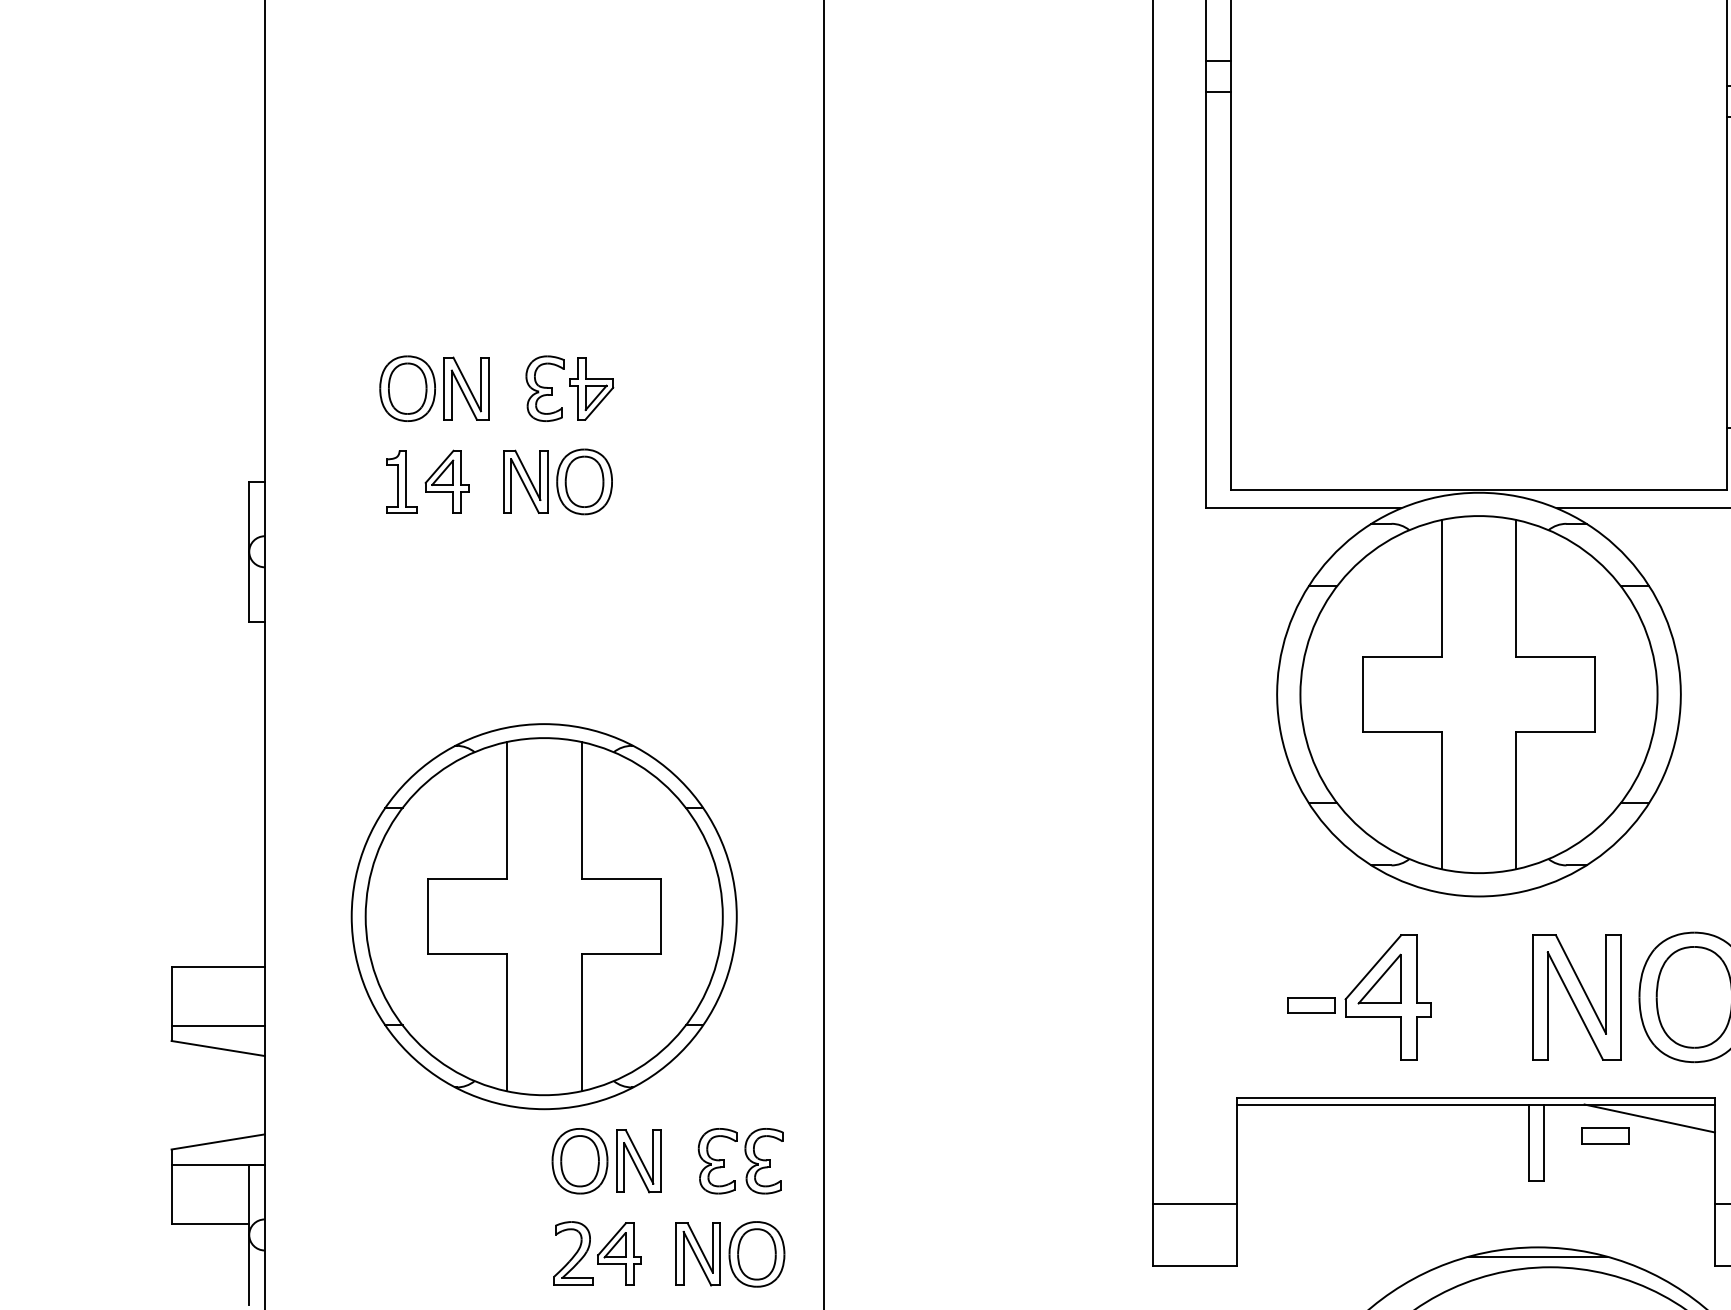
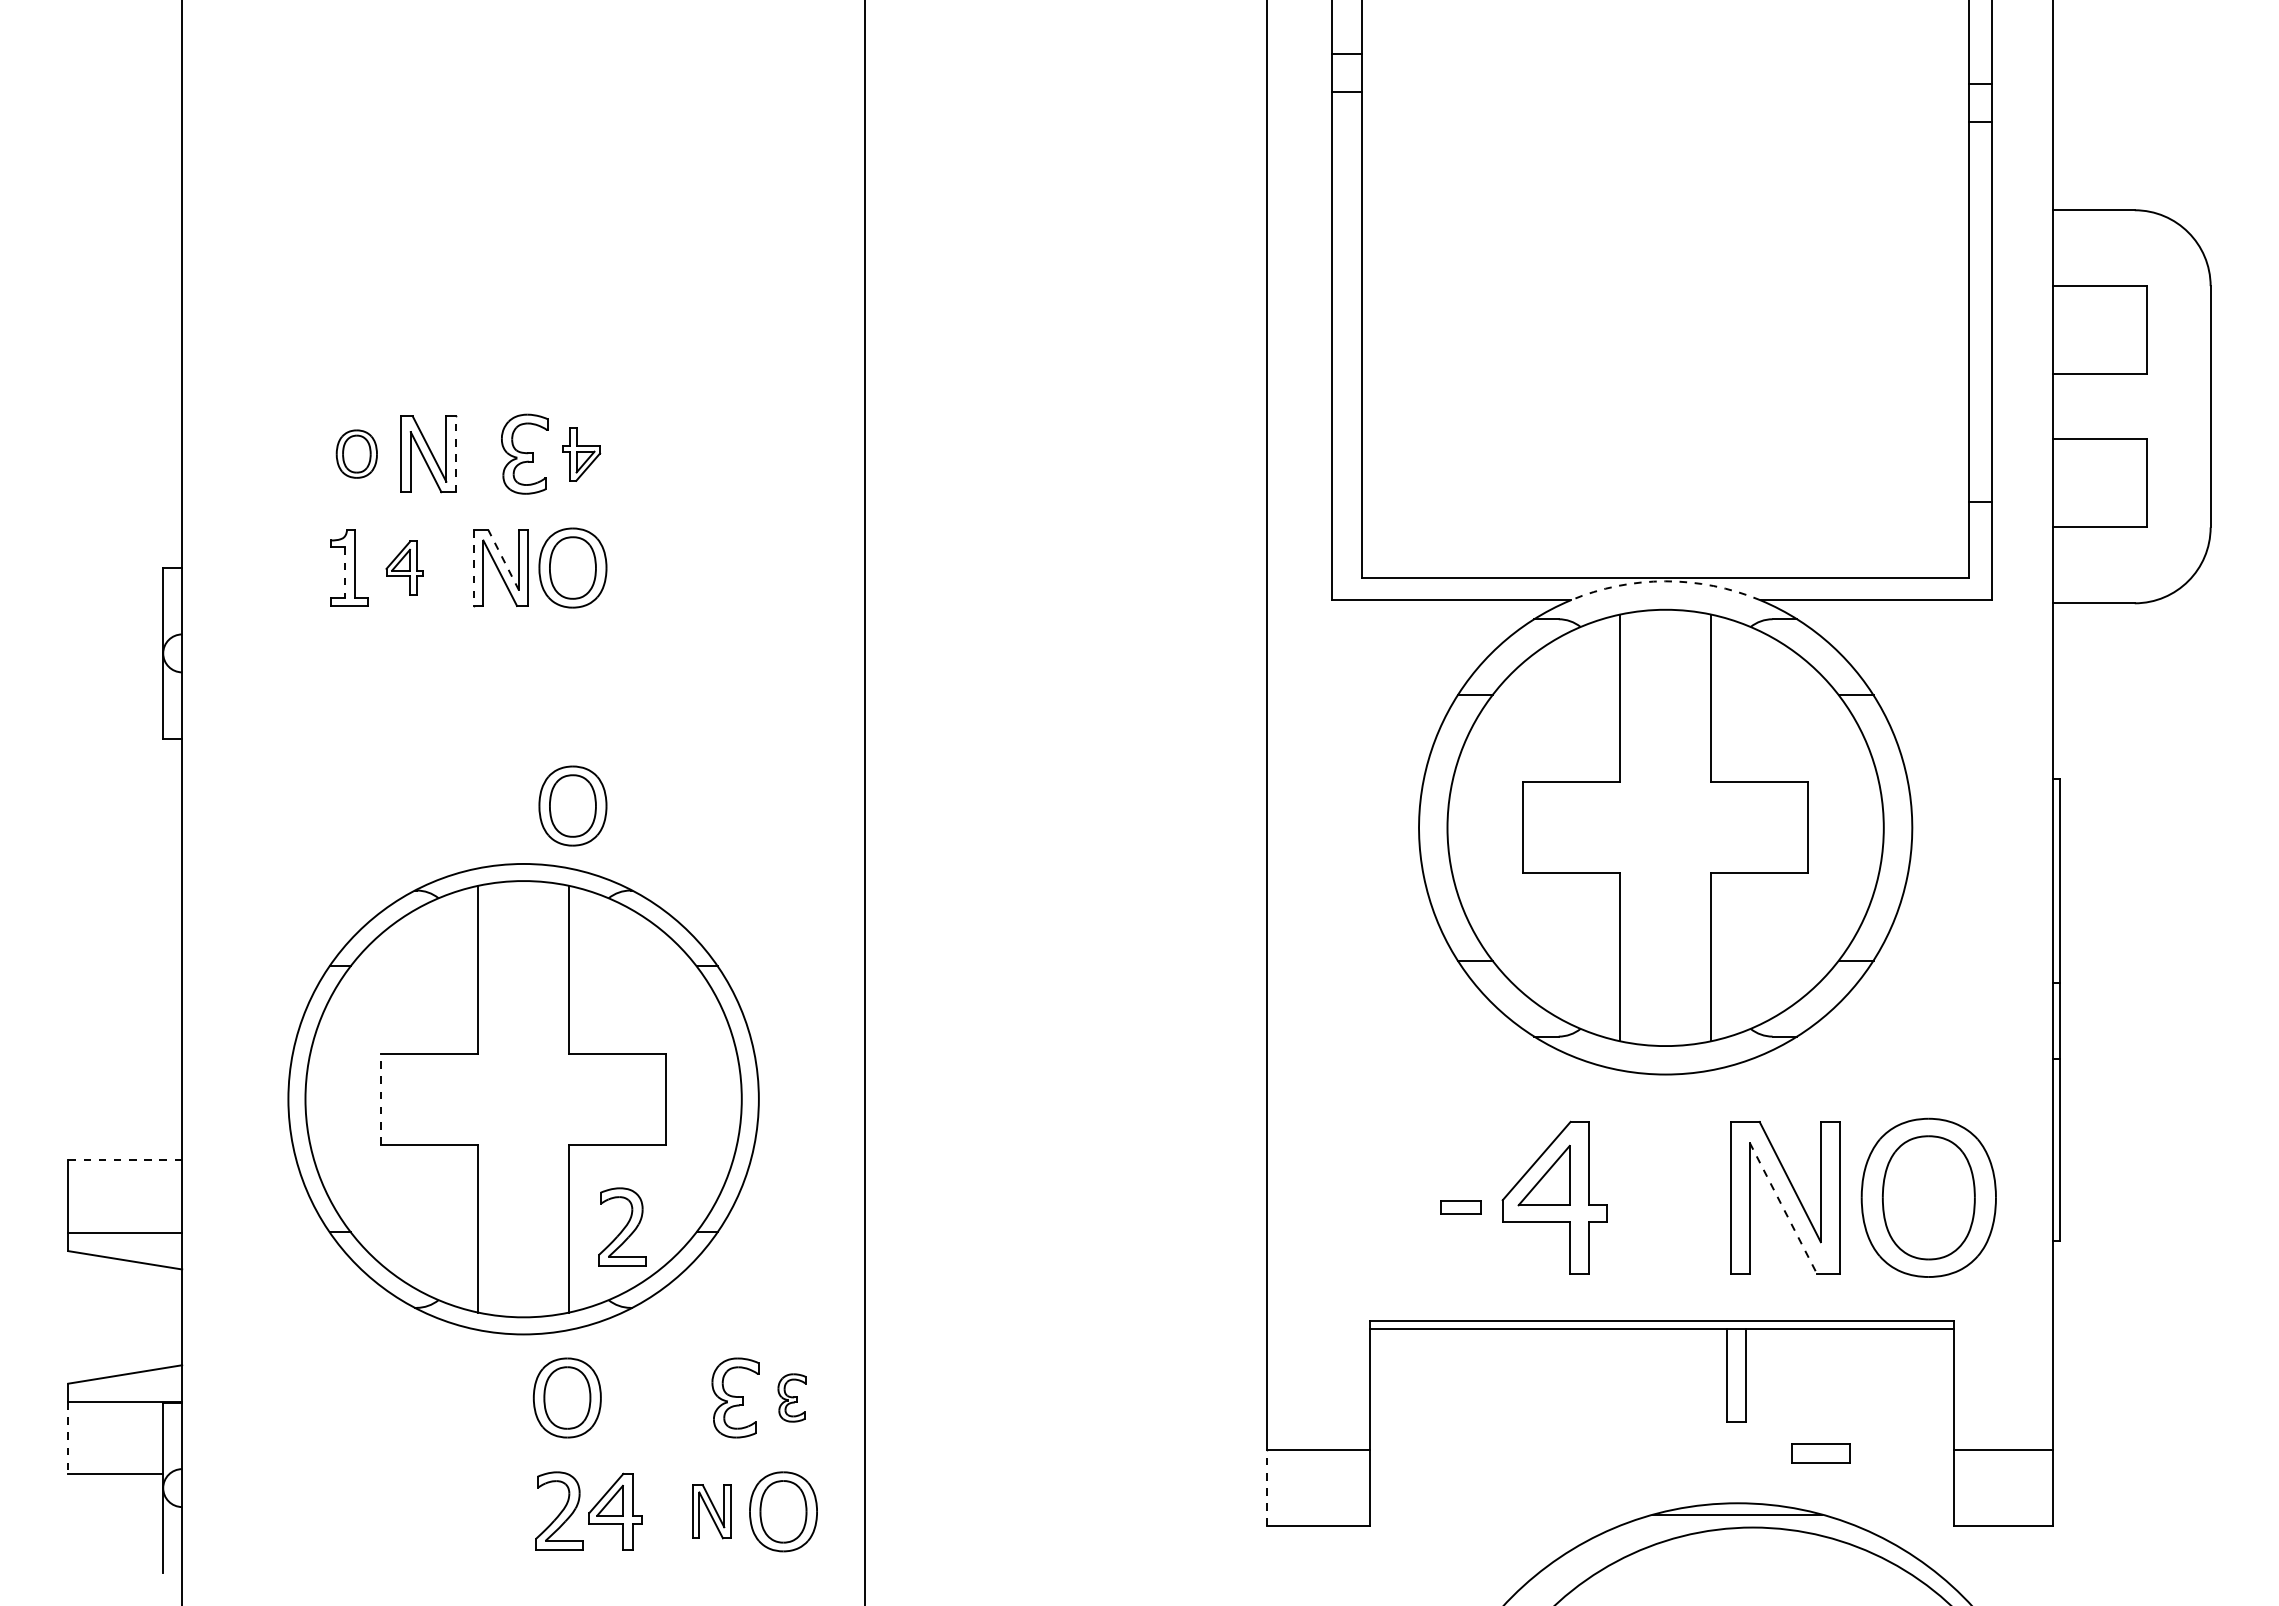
part: (407, 388) -> (356, 453), size x0.6
line: (488, 388) -> (455, 454), solid -> dashed
part: (591, 388) -> (581, 454), size x0.7
line: (527, 475) -> (503, 560), solid -> dashed
part: (446, 481) -> (404, 567), size x0.7
line: (504, 482) -> (474, 568), solid -> dashed
line: (398, 486) -> (345, 573), solid -> dashed
arc: (1478, 492) -> (1665, 581), solid -> dashed
part: (584, 676) -> (572, 805), added
line: (427, 916) -> (381, 1099), solid -> dashed
line: (218, 966) -> (125, 1160), solid -> dashed
part: (1311, 1005) -> (1460, 1207), size x0.7
line: (1575, 1006) -> (1783, 1208), solid -> dashed
part: (625, 1020) -> (622, 1226), added
line: (1649, 1118) -> (1874, 1345), removed
part: (1604, 1136) -> (1820, 1453), moved
part: (638, 1160) -> (638, 1397), removed
part: (763, 1160) -> (791, 1397), size x0.6
line: (171, 1194) -> (68, 1438), solid -> dashed
line: (1153, 1235) -> (1267, 1488), solid -> dashed
part: (698, 1254) -> (711, 1511), size x0.7

